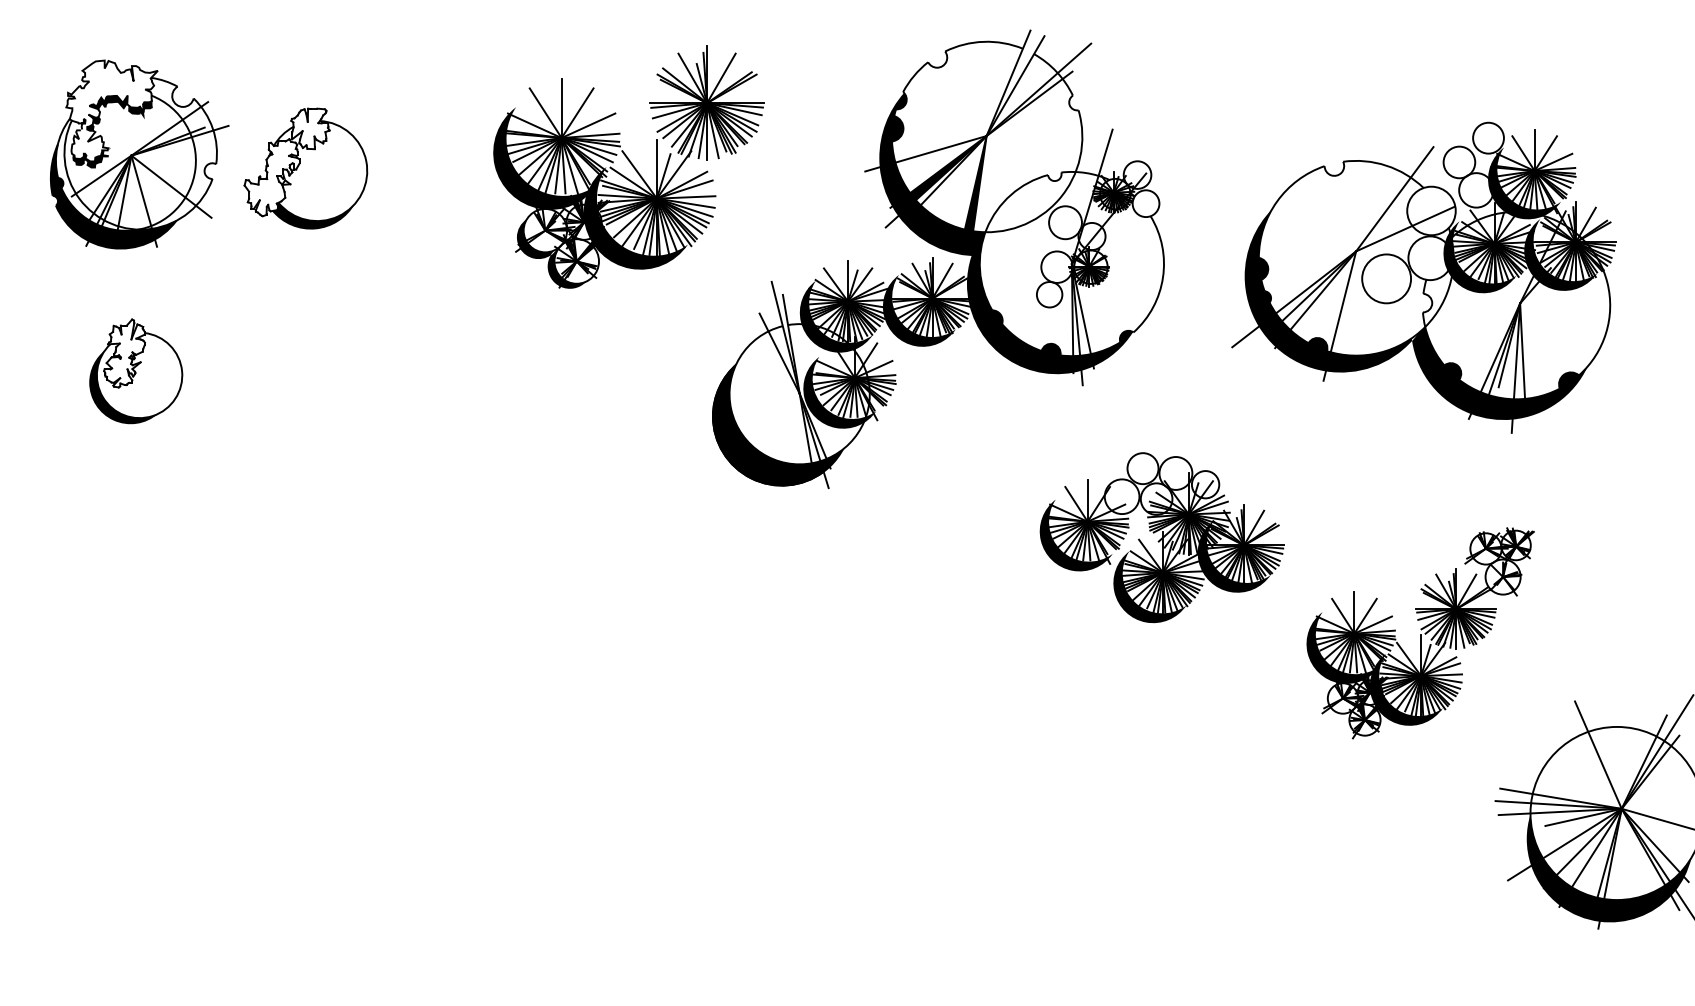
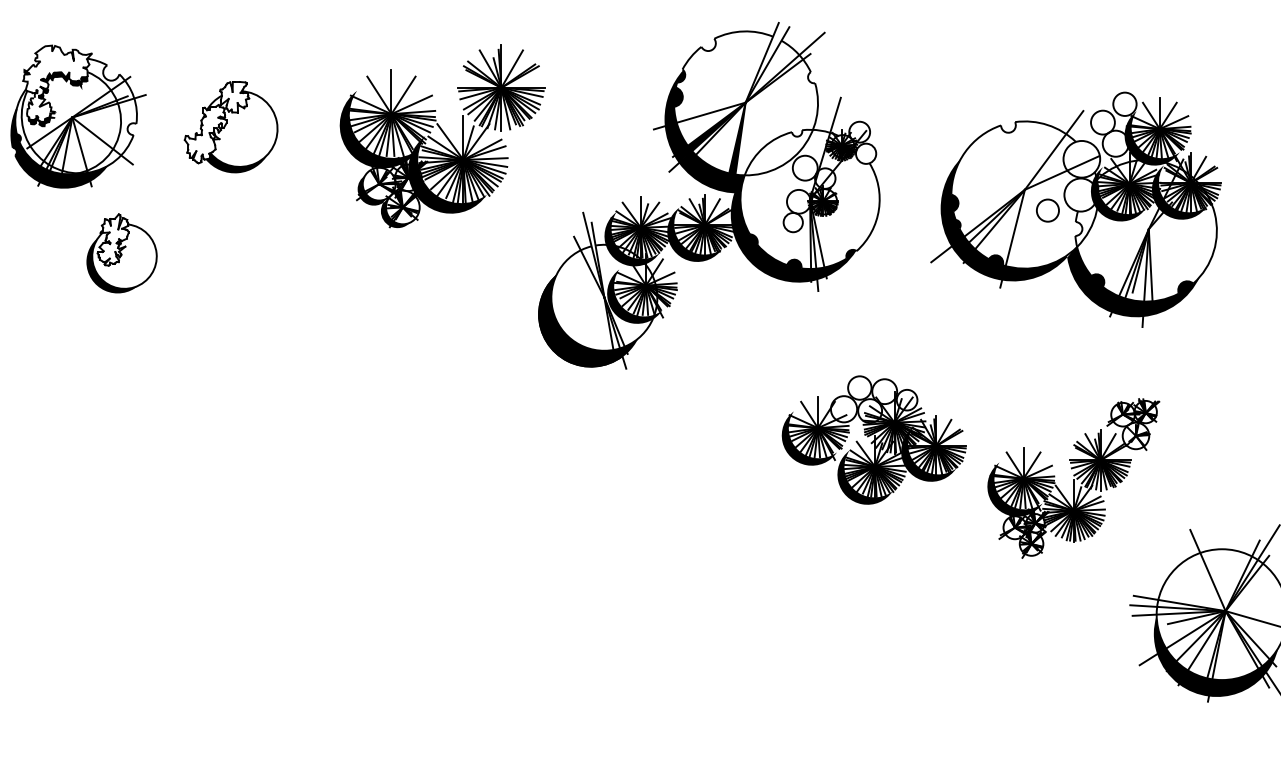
part: (139, 154) -> (78, 116), moved
part: (629, 167) -> (442, 136), moved
circle: (1386, 278) -> (1047, 210), size x0.6
part: (135, 371) -> (121, 253), moved
part: (1161, 536) -> (873, 439), moved
fill: (1405, 690) -> (1062, 521), removed

